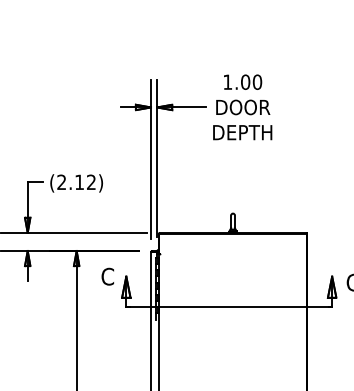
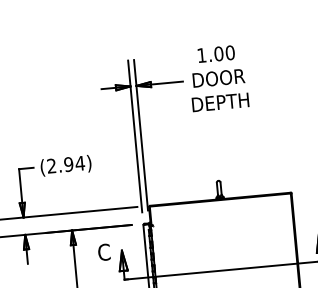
text: (85, 182) -> (74, 164), (2.12) -> (2.94)

